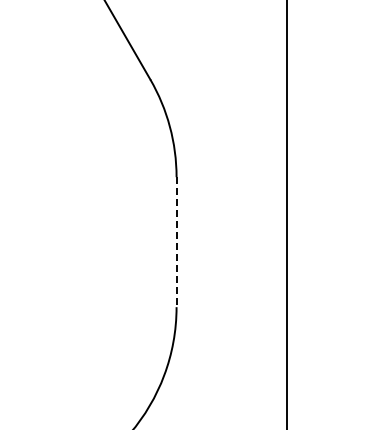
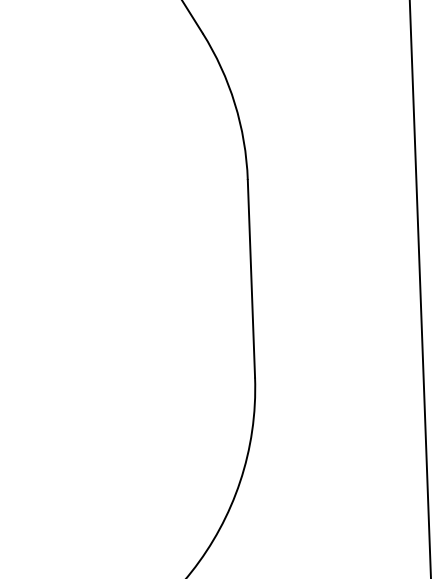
line: (176, 242) -> (251, 279), dashed -> solid

